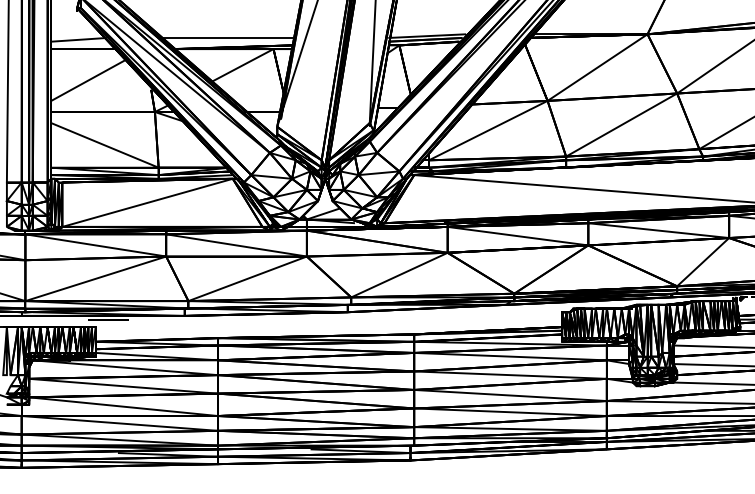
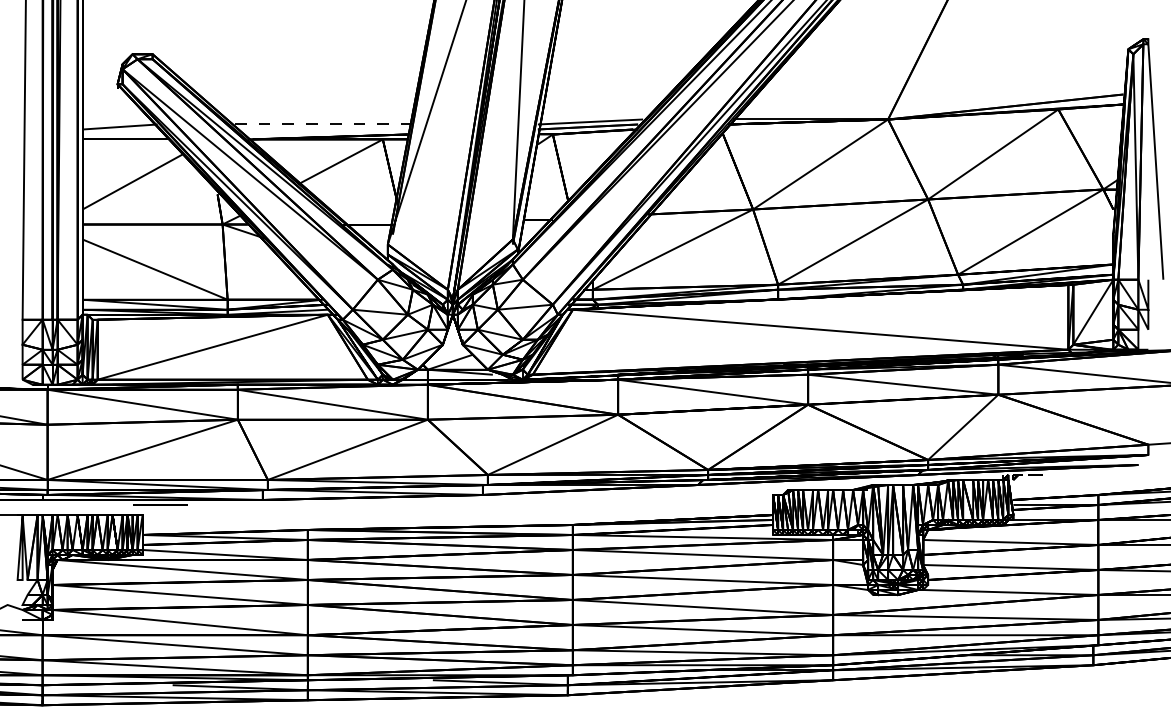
line: (228, 37) -> (322, 124), solid -> dashed

